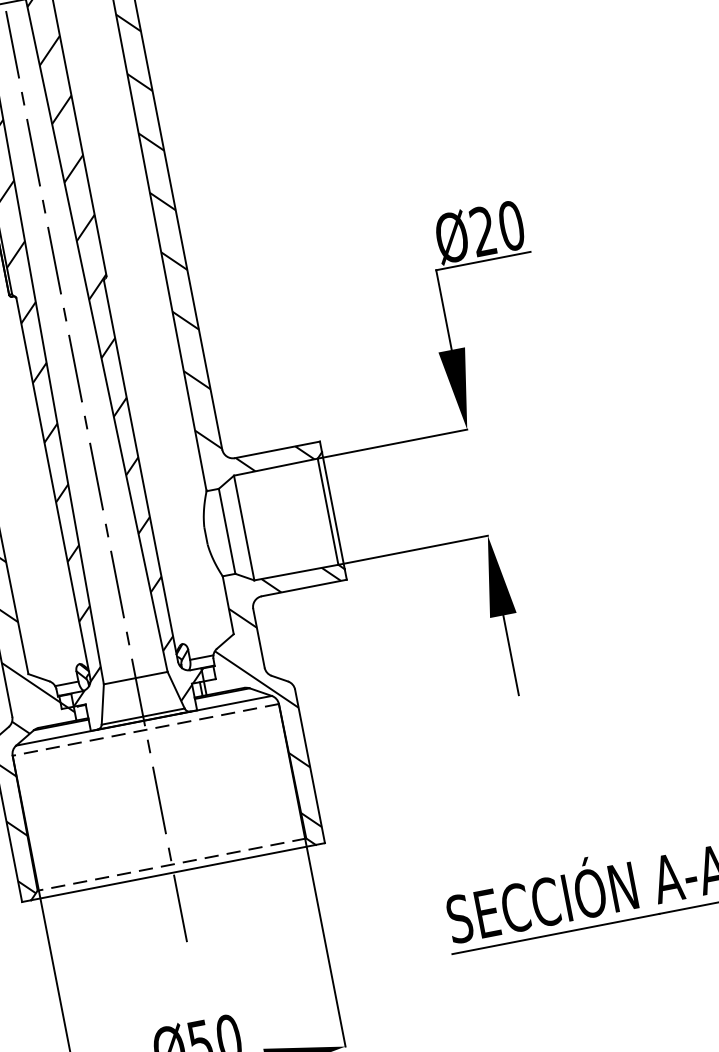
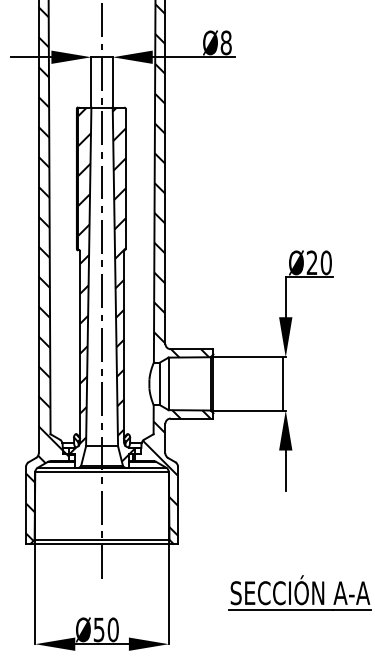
line: (470, 483) -> (282, 383), added
line: (146, 730) -> (102, 472), dashed -> solid
line: (170, 864) -> (101, 539), dashed -> solid

